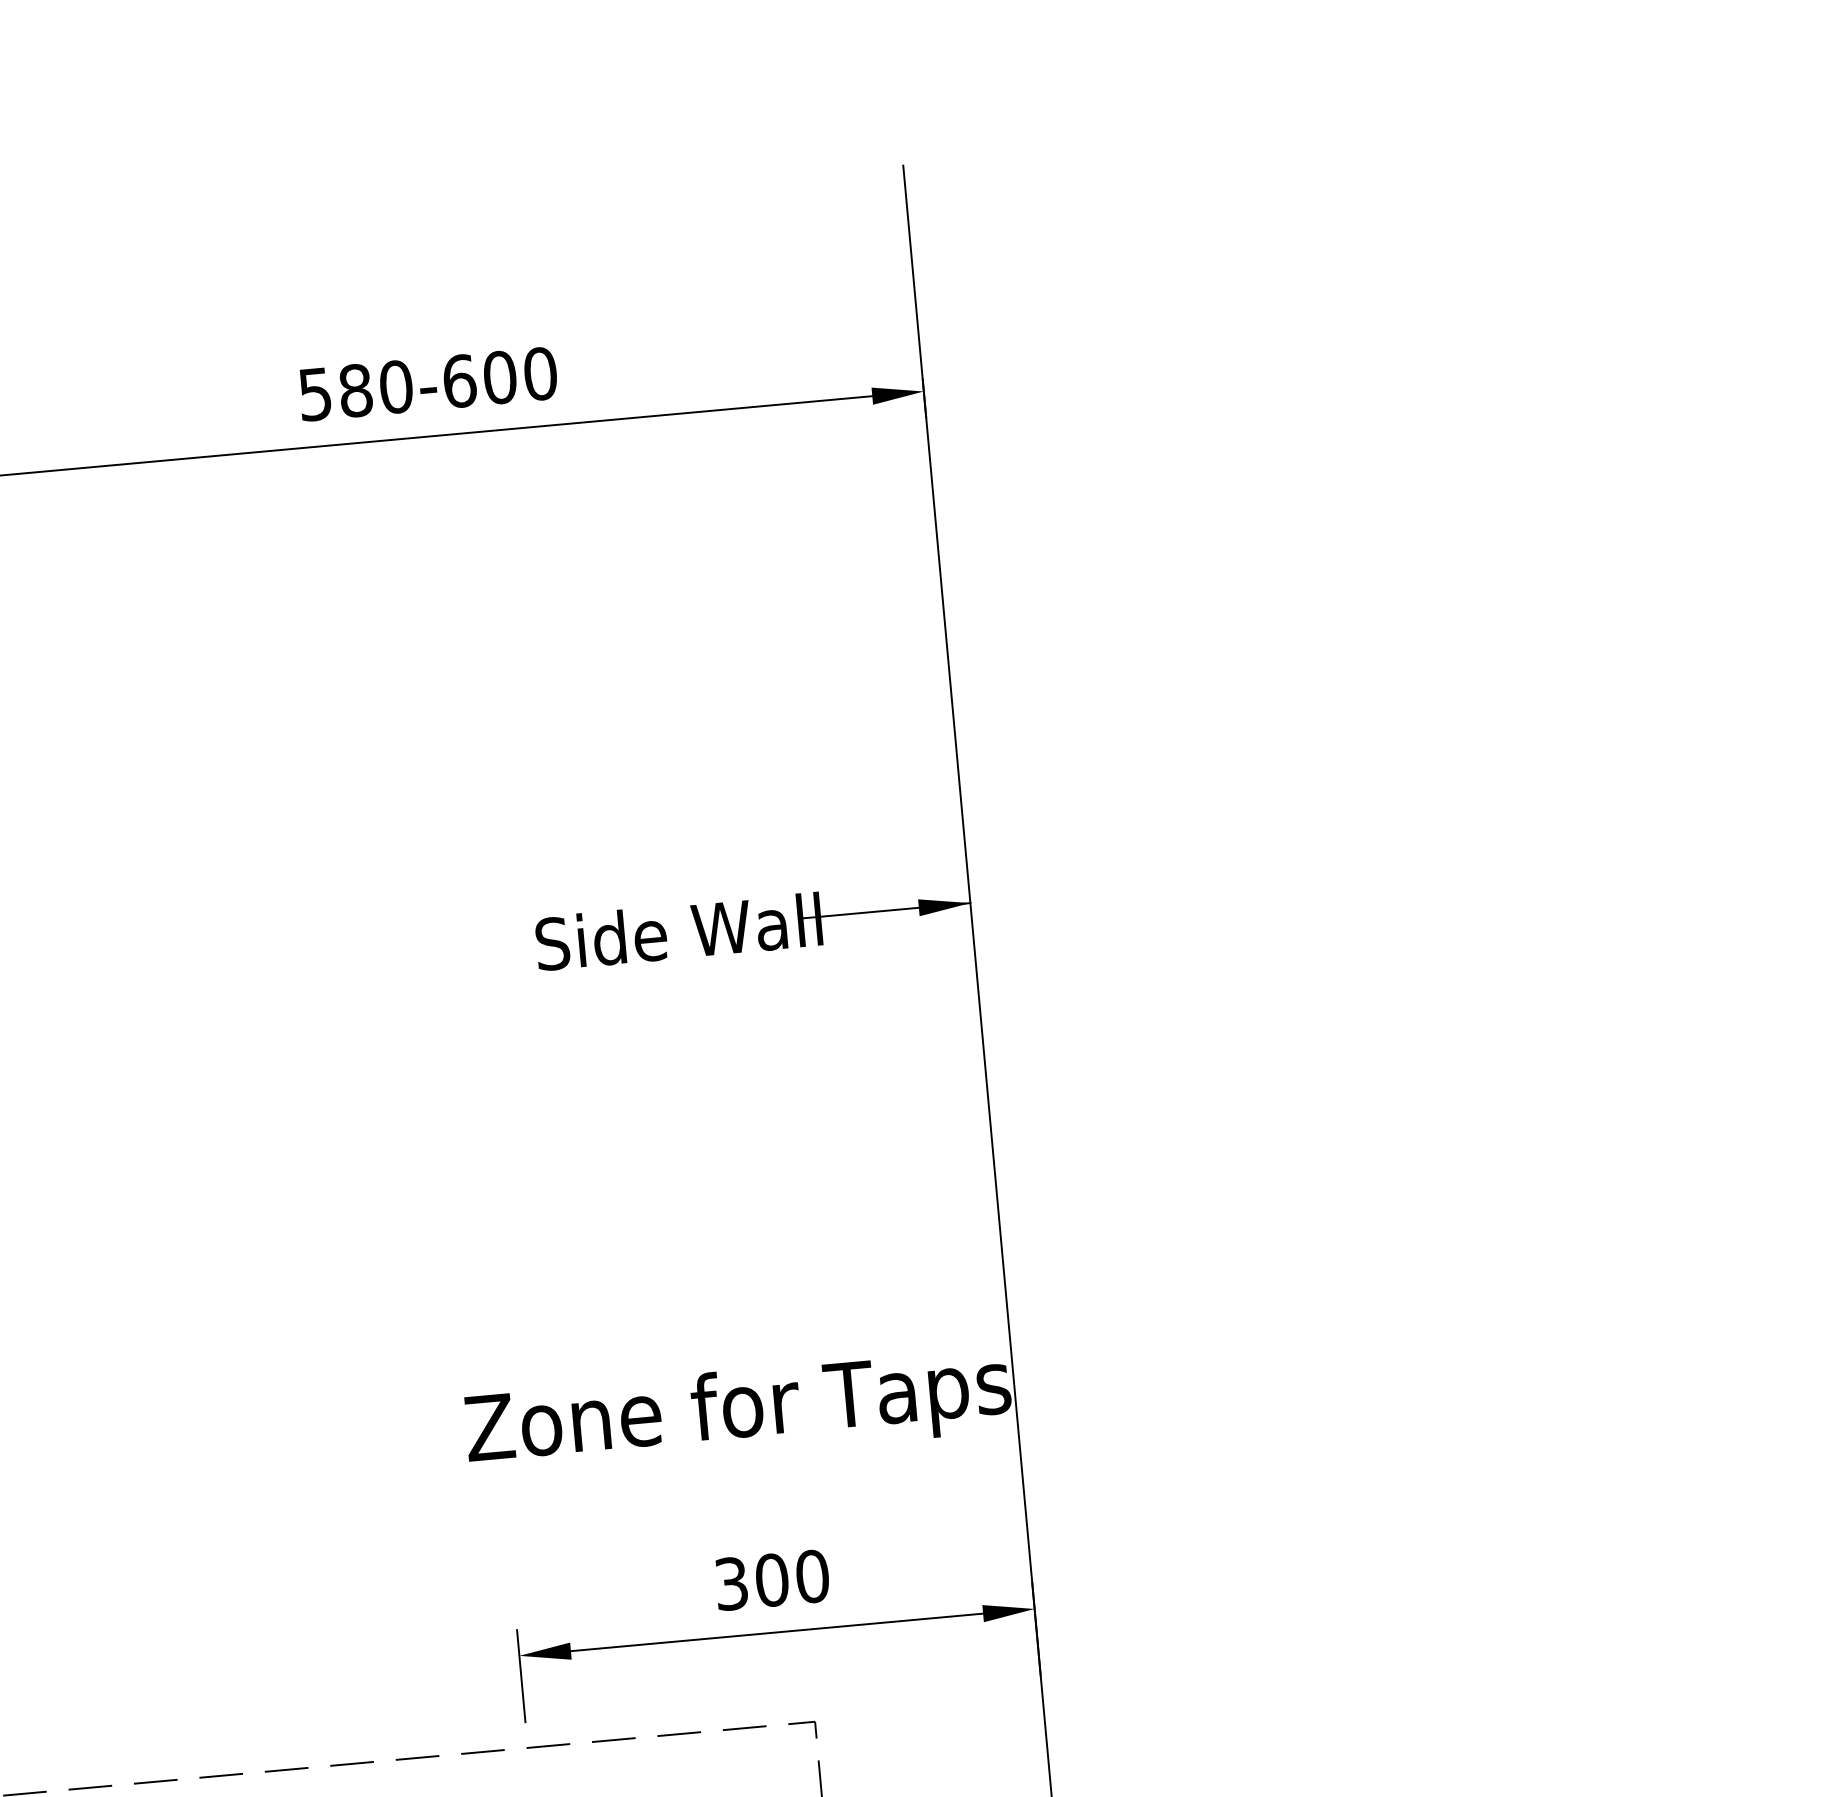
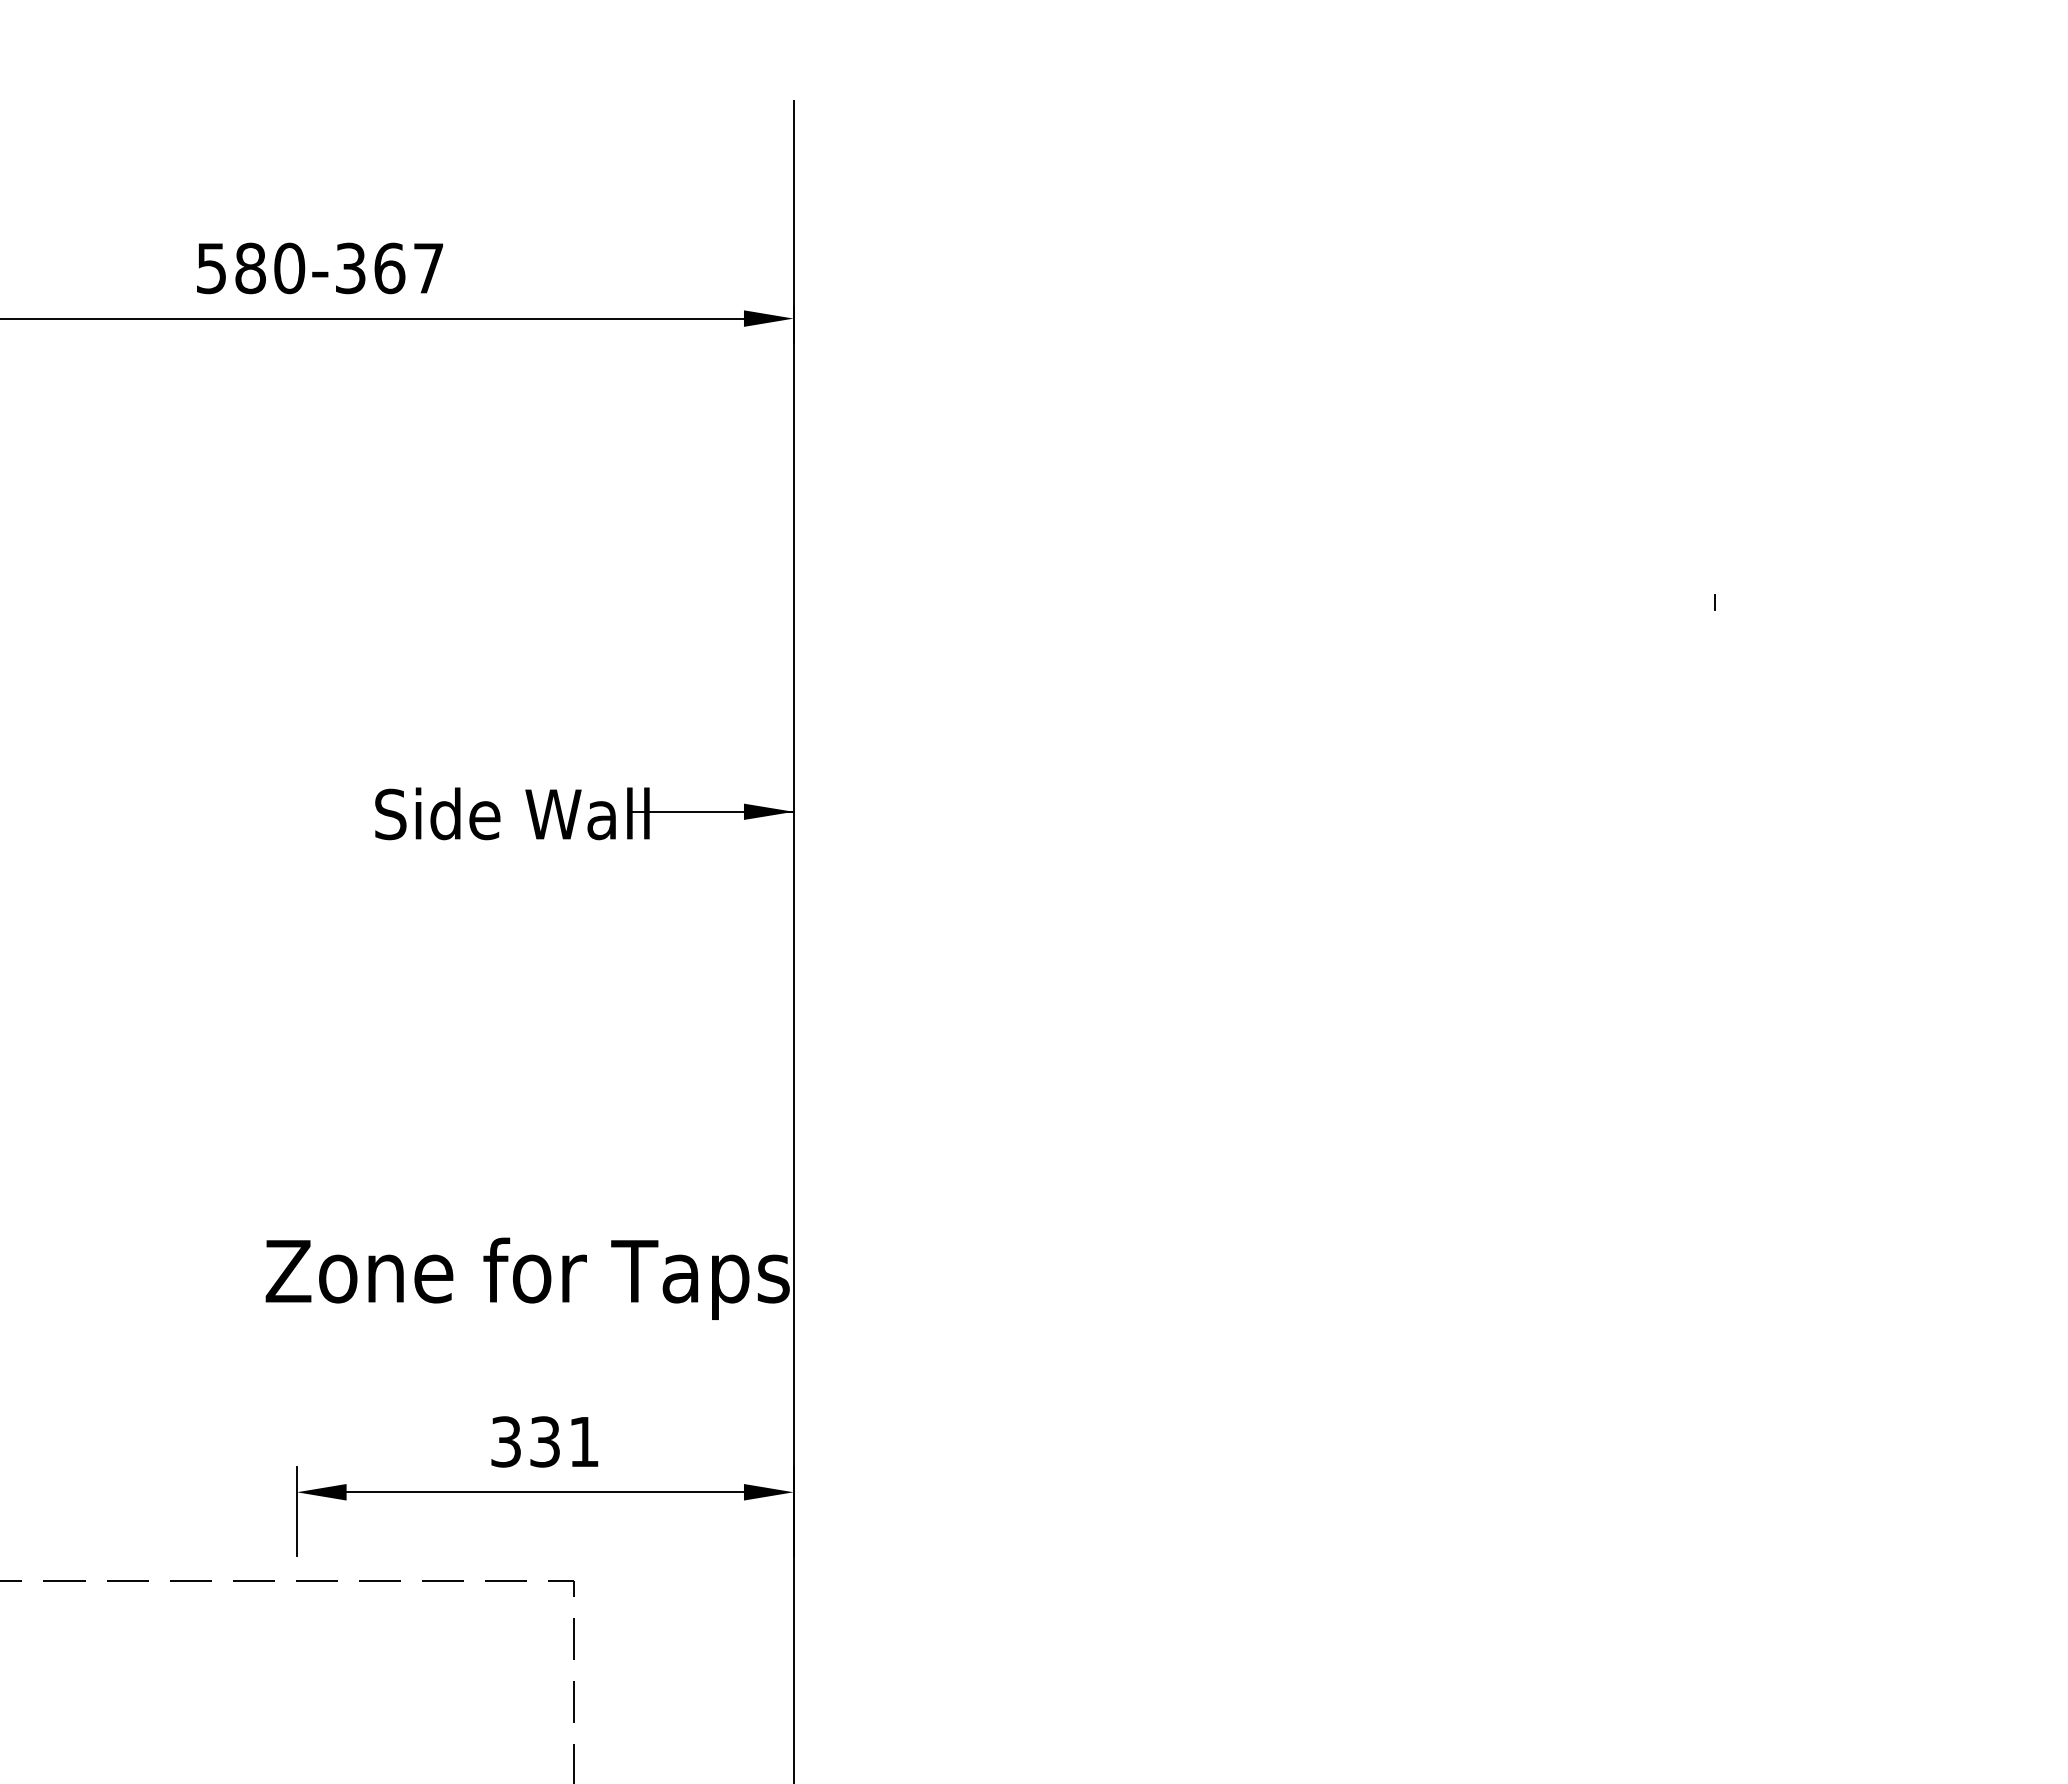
text: (499, 377) -> (389, 268), 580-600 -> 580-367
text: (792, 1577) -> (564, 1441), 300 -> 331

